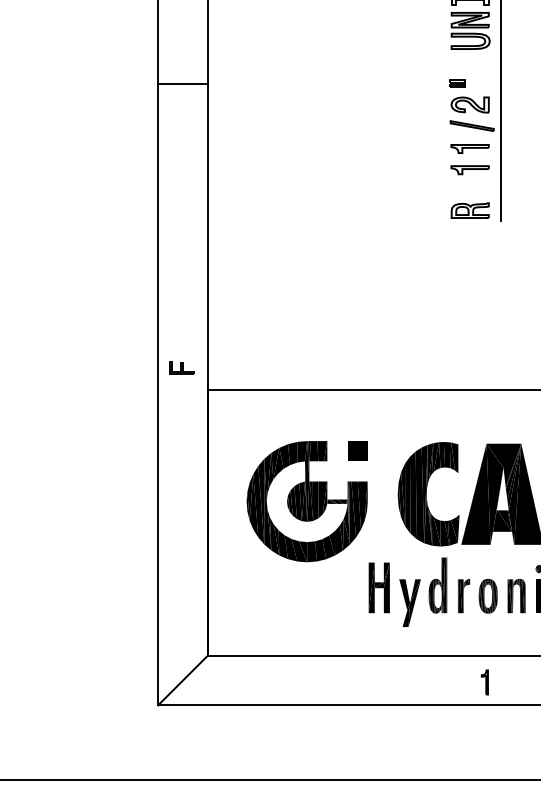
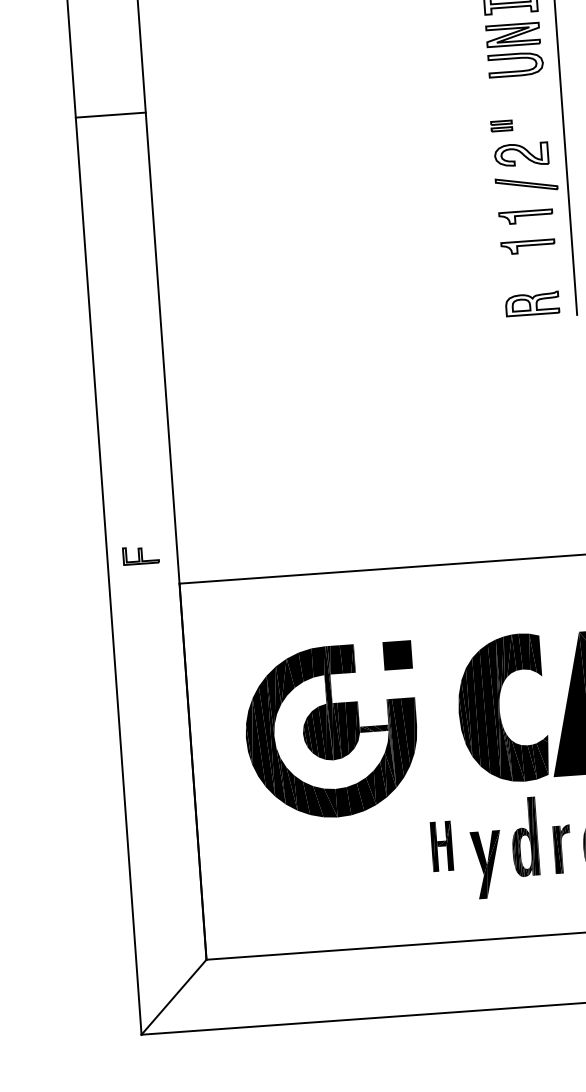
line: (182, 84) -> (110, 115), moved
part: (378, 587) -> (440, 845), size x0.7

